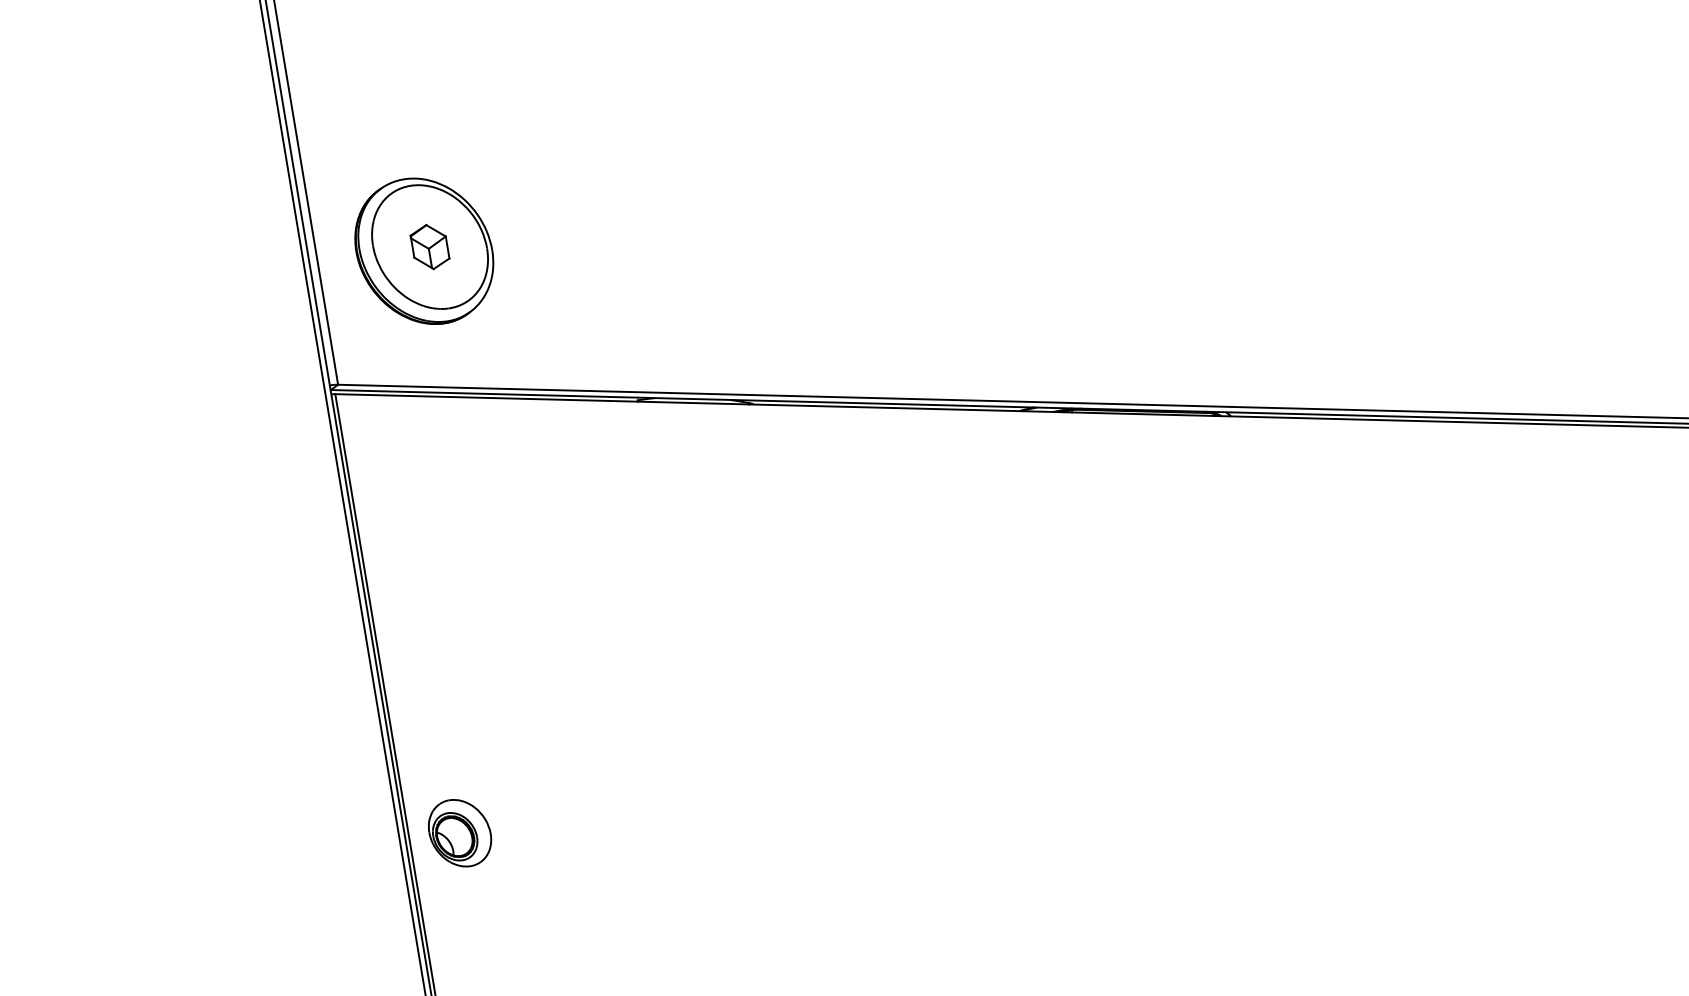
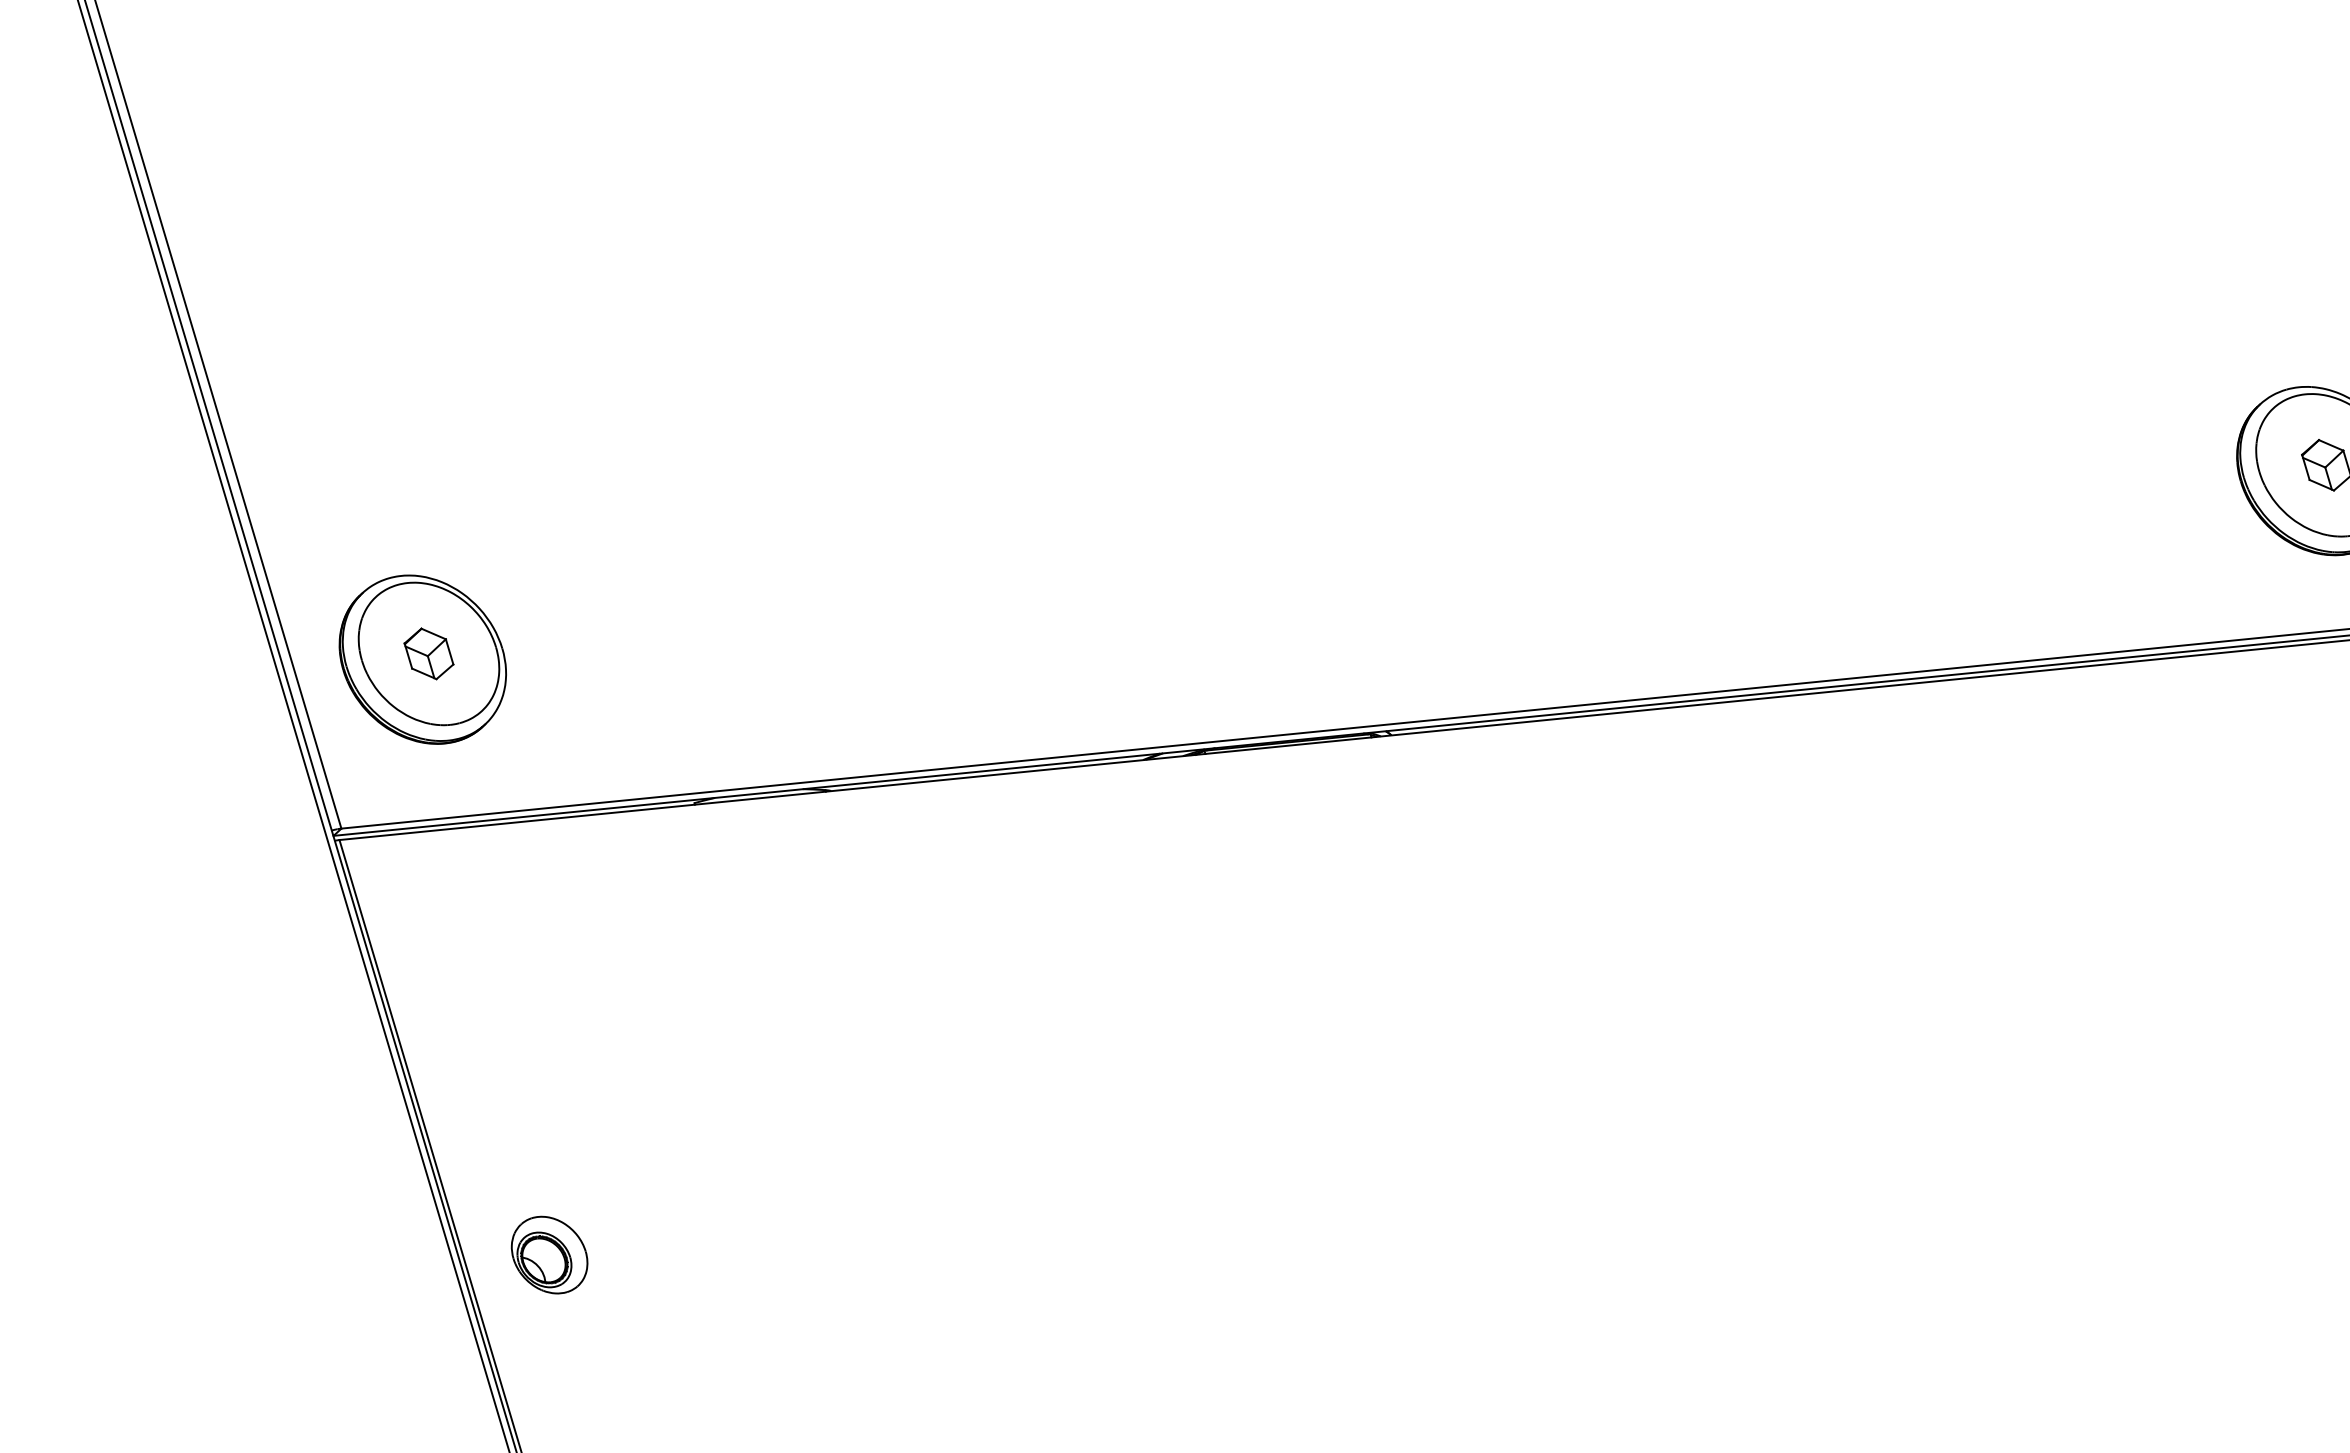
part: (459, 832) -> (549, 1254), moved

